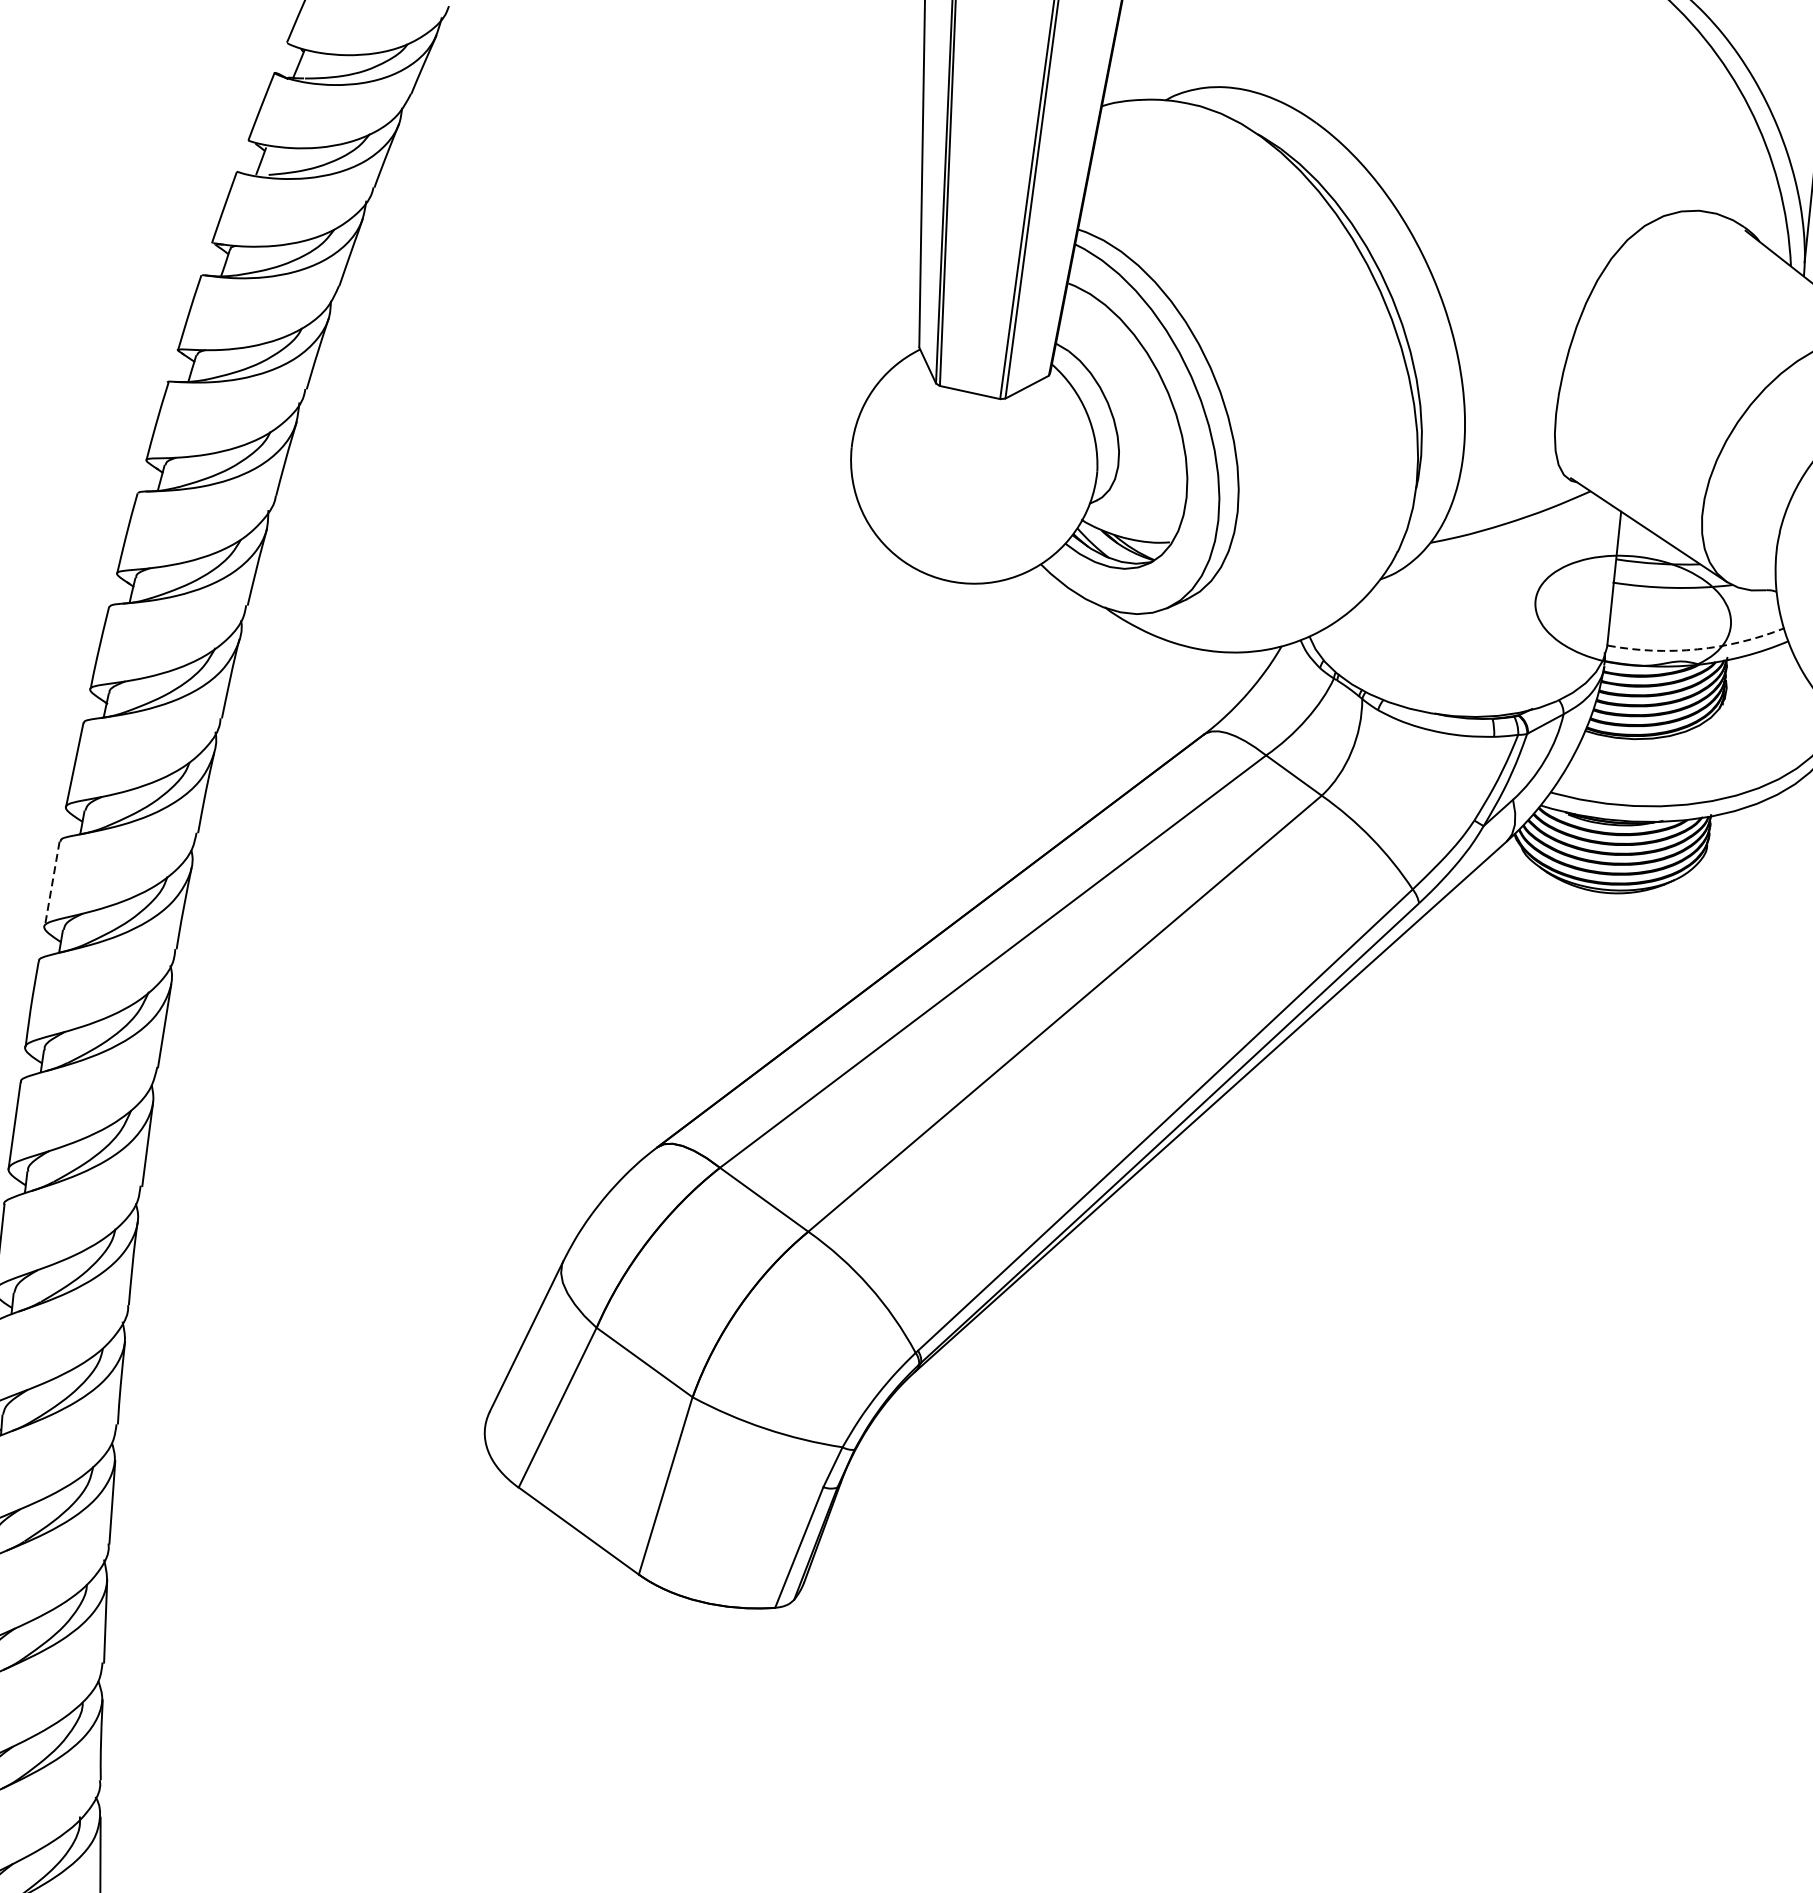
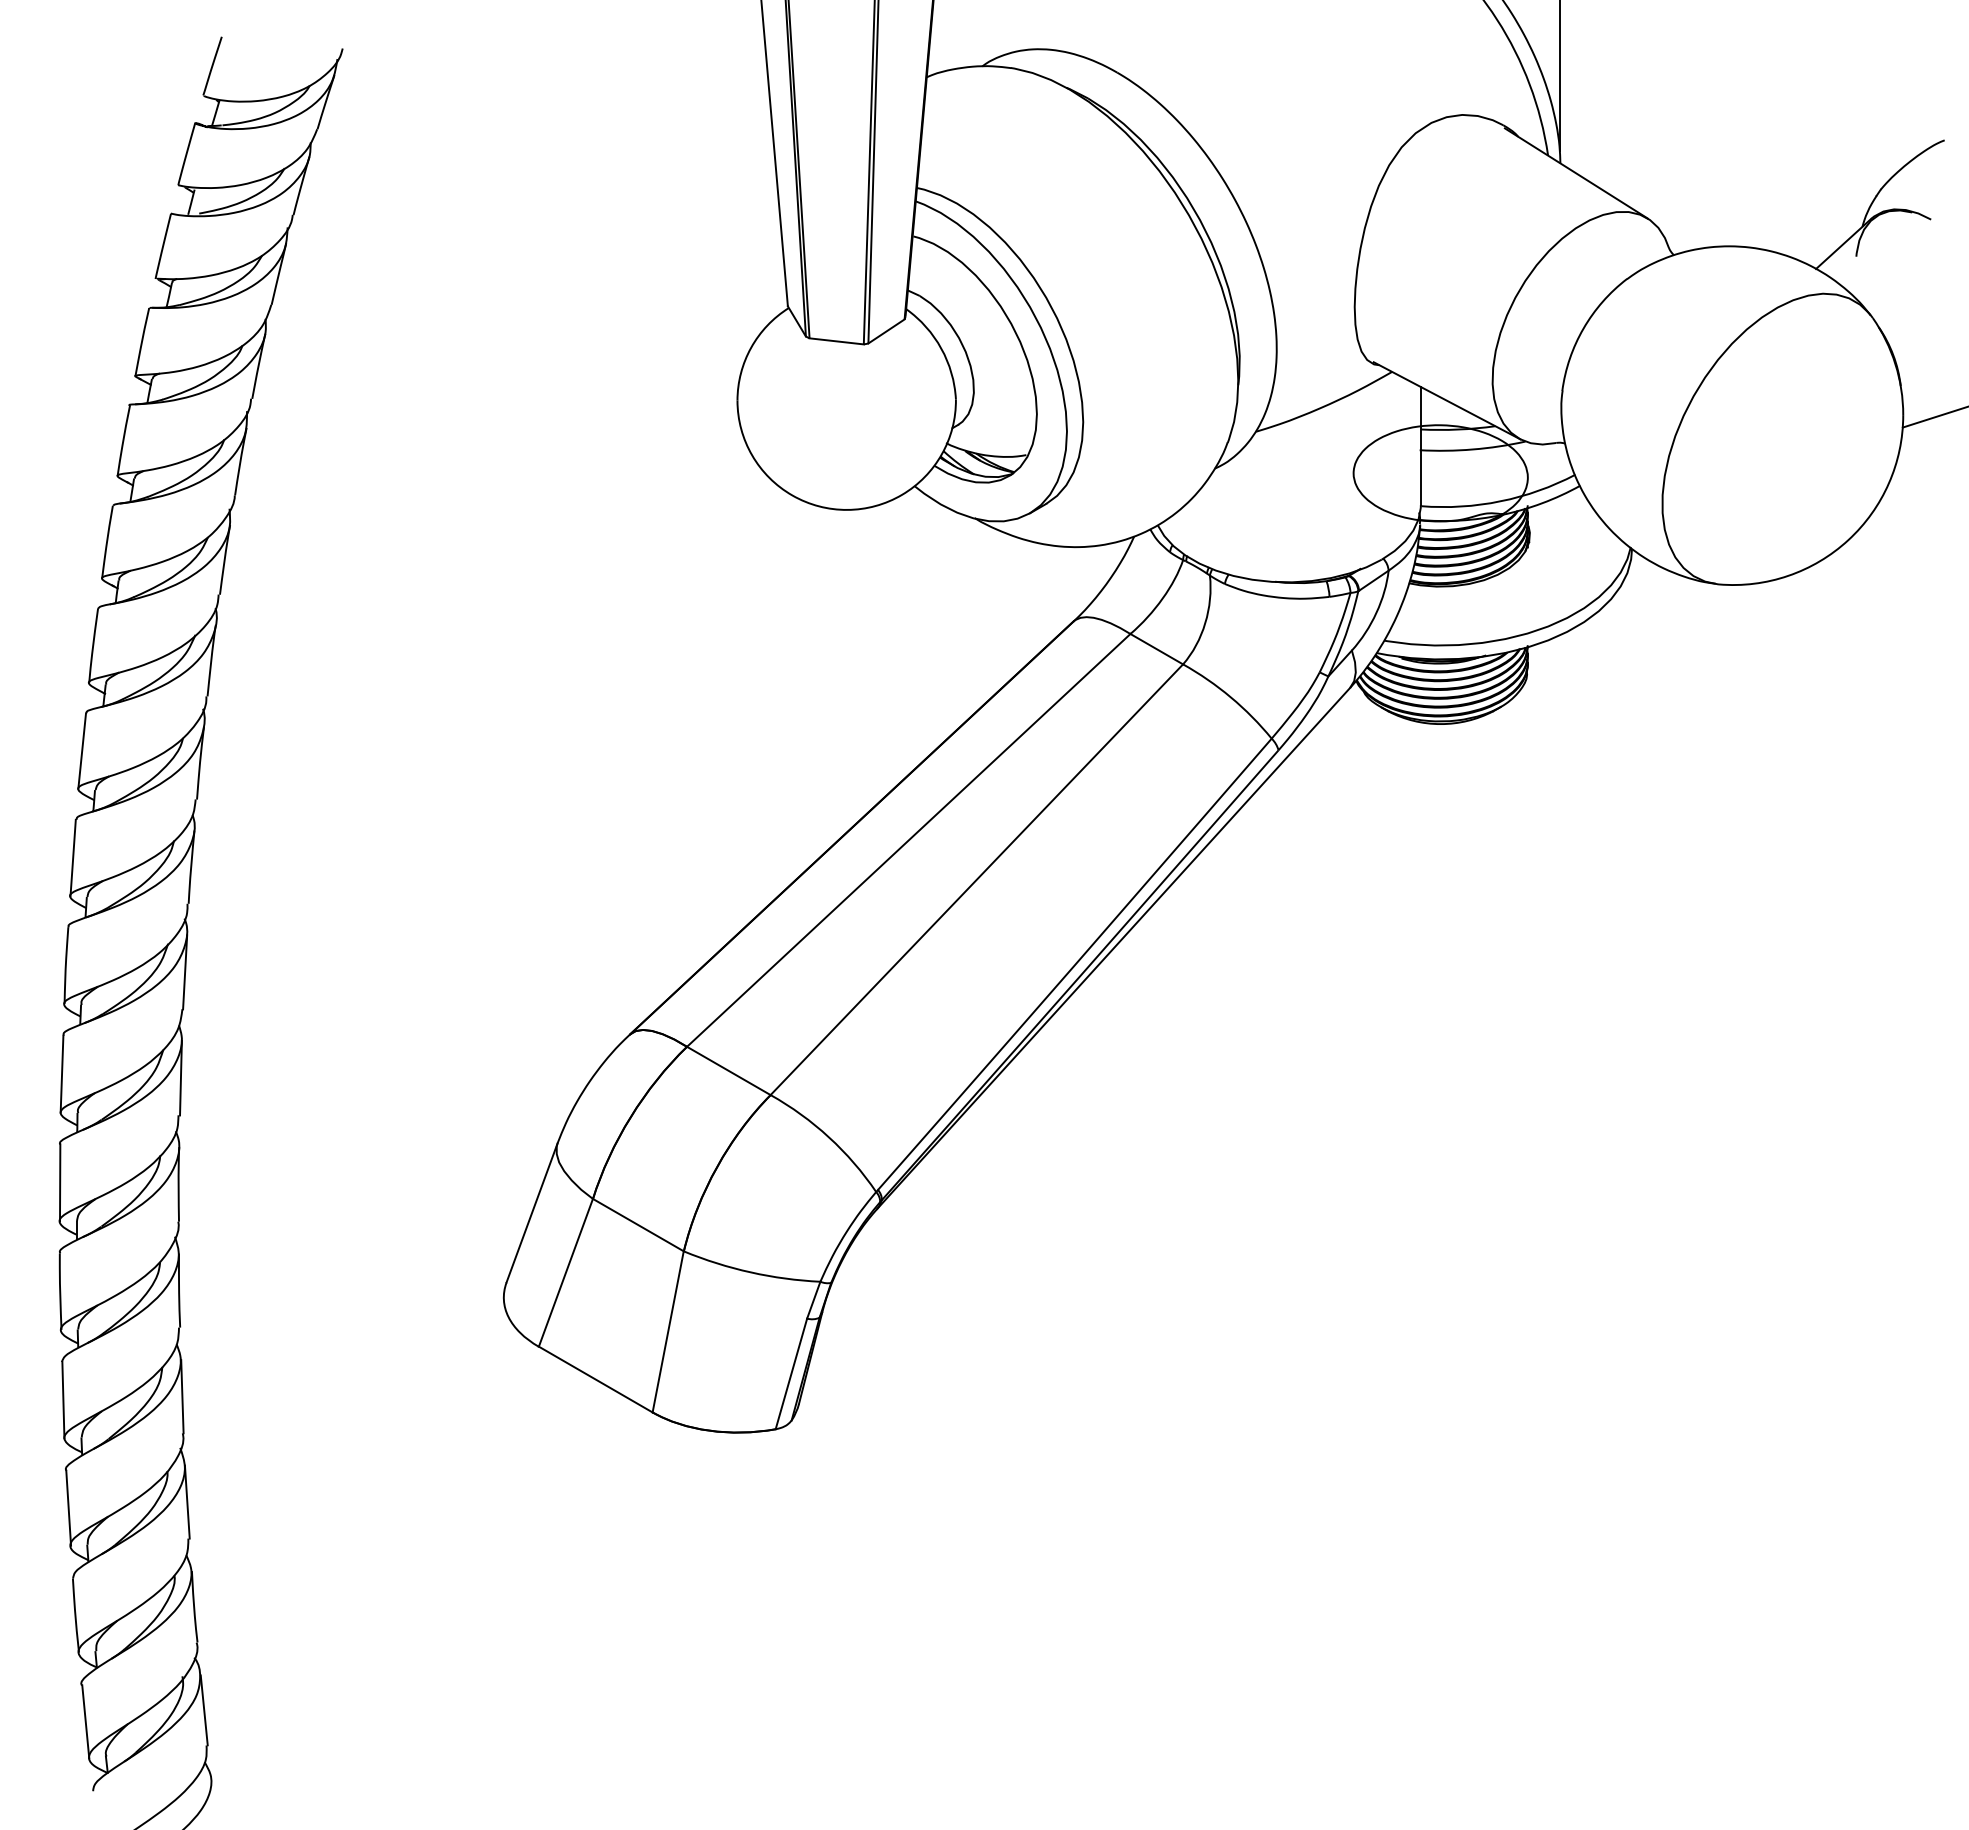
arc: (1697, 649) -> (1500, 501), dashed -> solid
line: (52, 884) -> (73, 858), dashed -> solid

